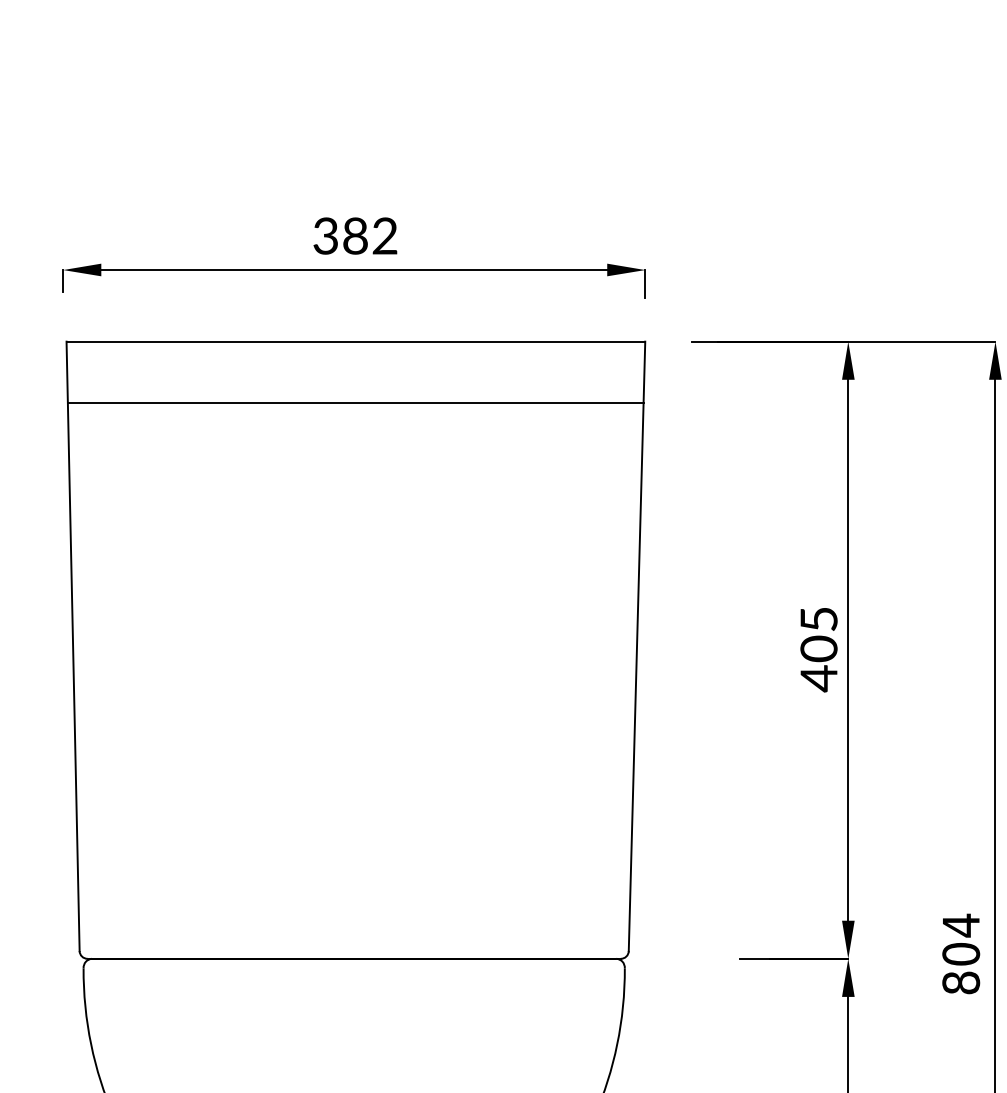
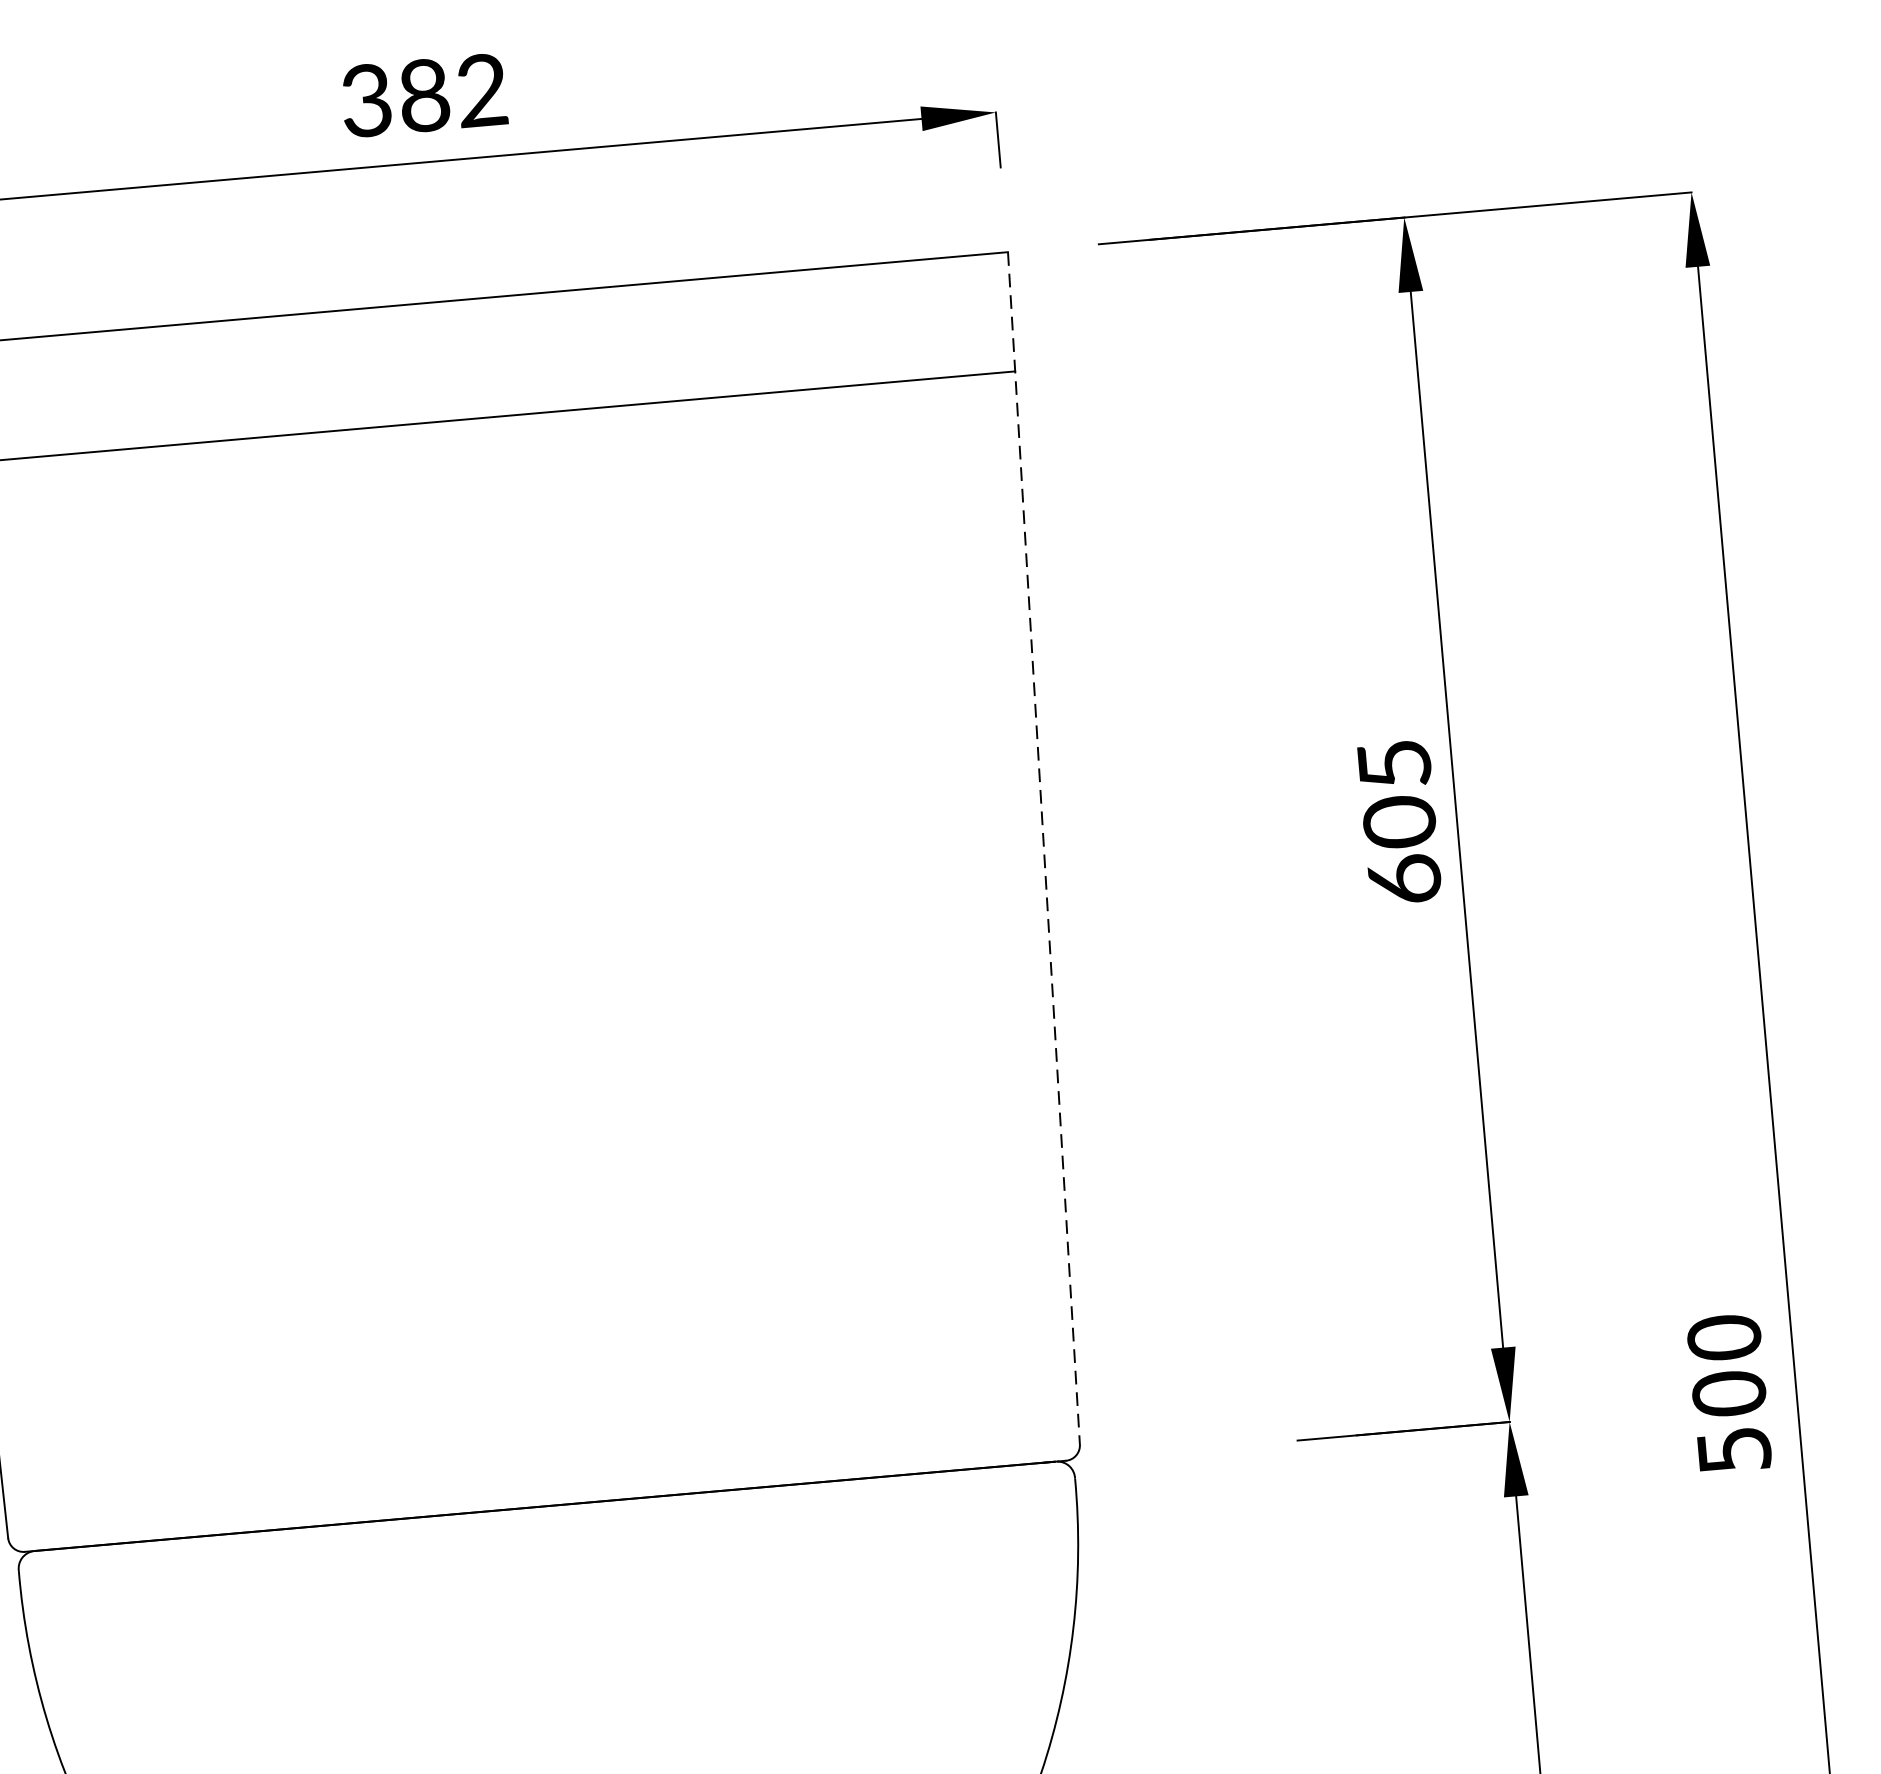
line: (637, 646) -> (1044, 848), solid -> dashed
text: (819, 678) -> (1405, 879), 405 -> 605
text: (961, 953) -> (1729, 1392), 804 -> 500

